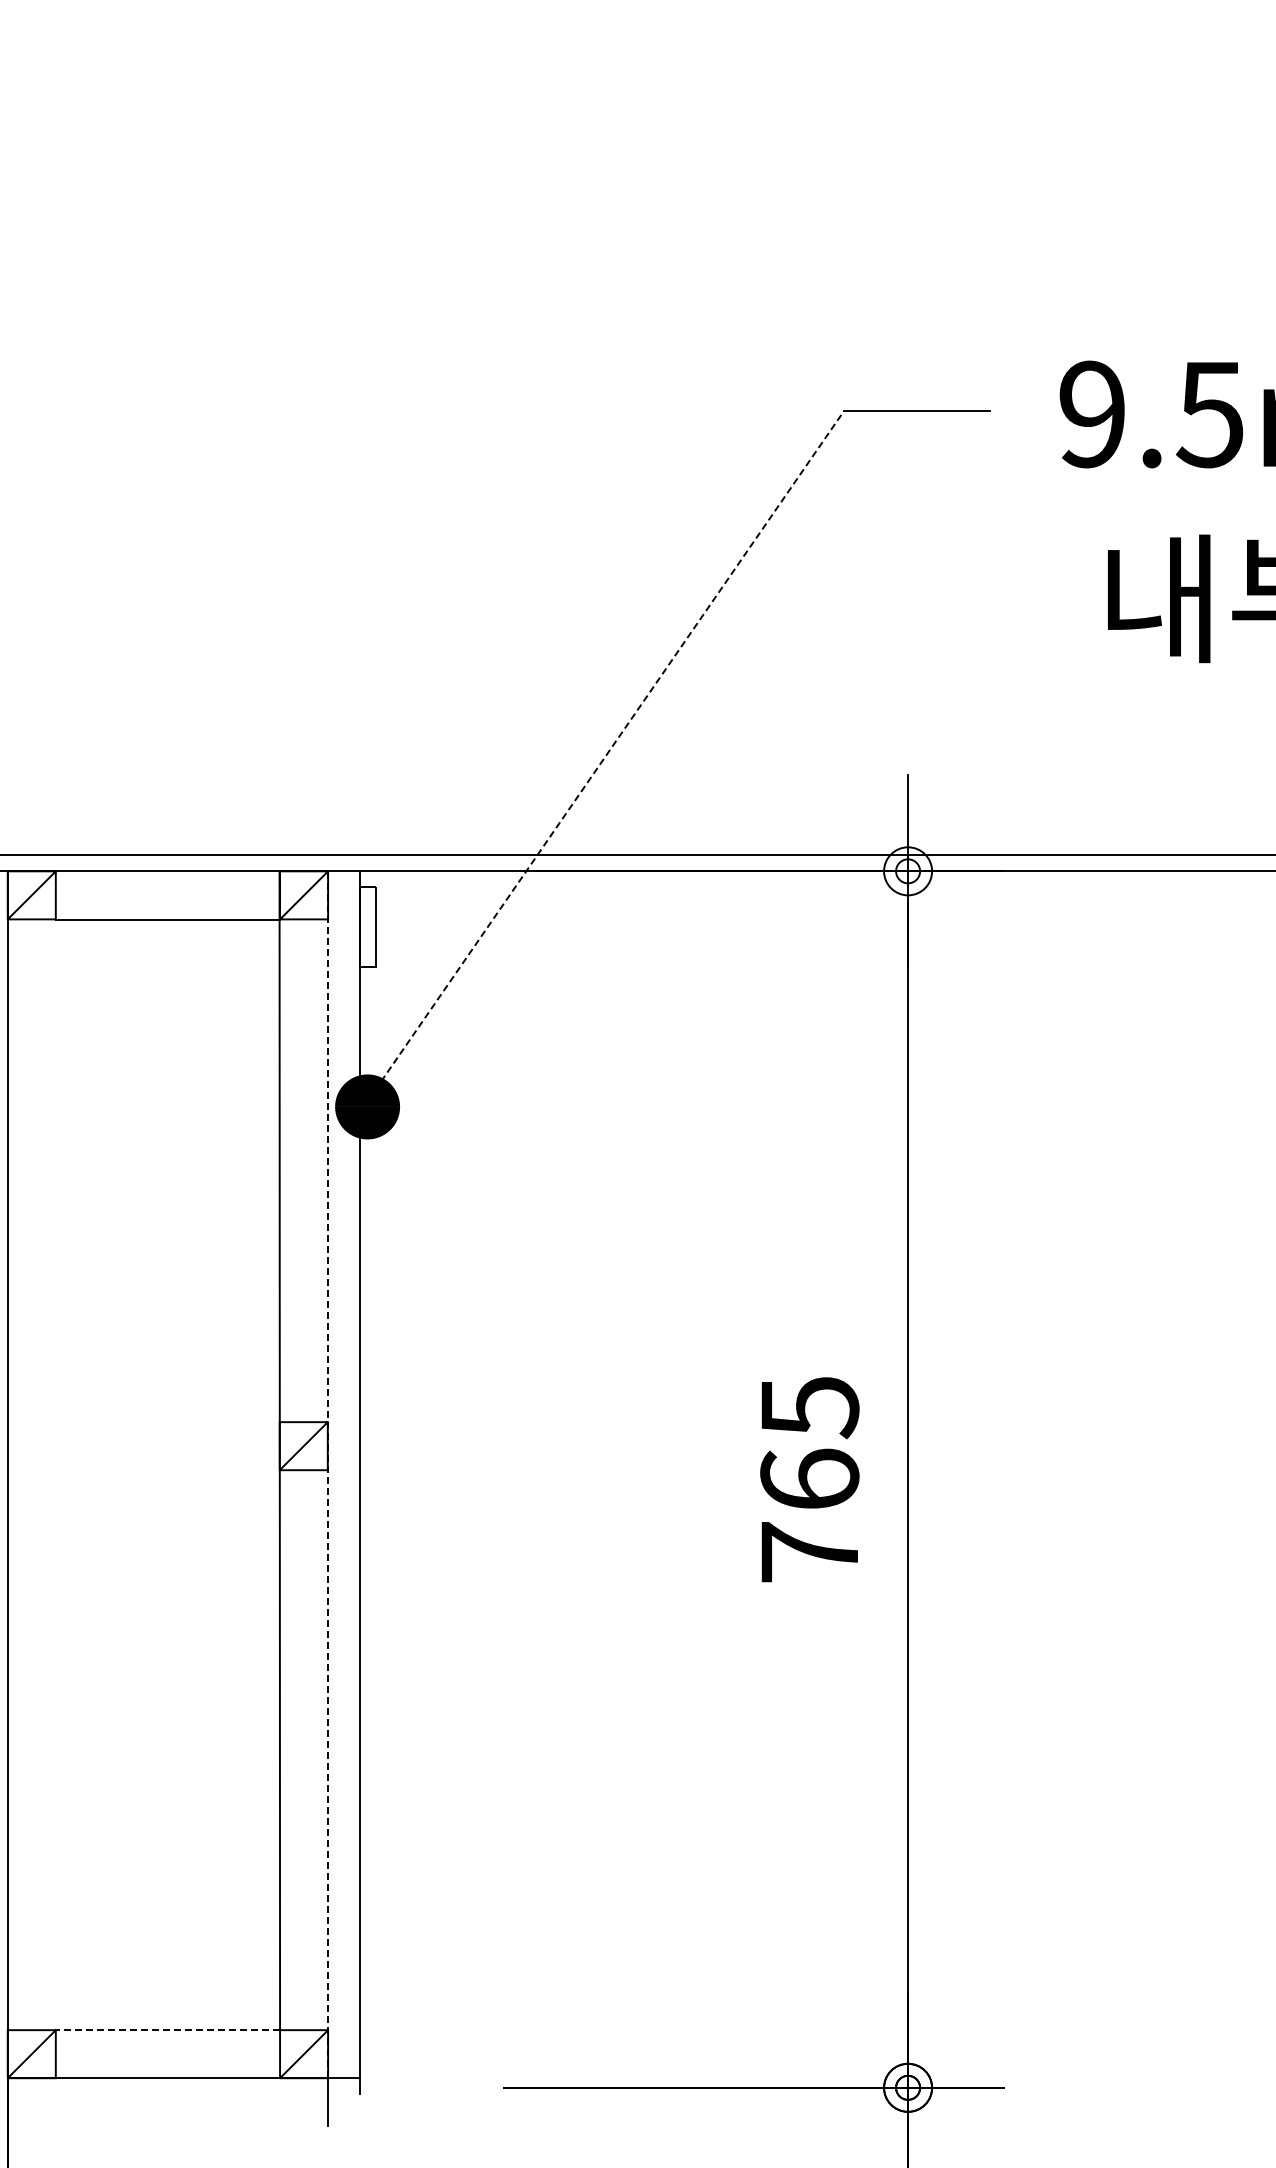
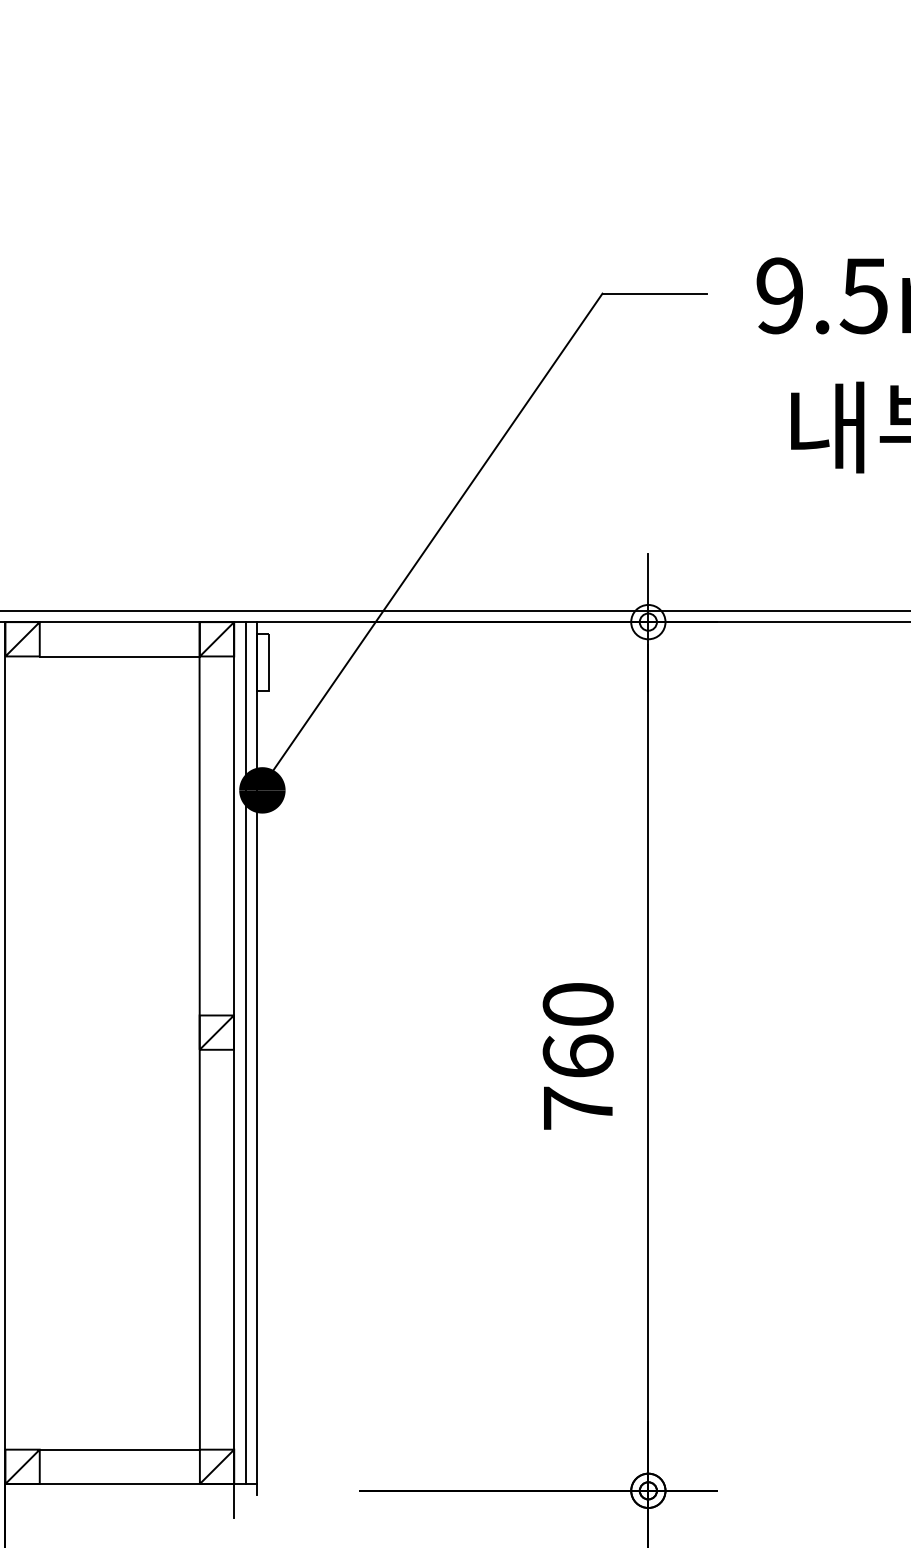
line: (609, 750) -> (435, 535), dashed -> solid
text: (809, 1407) -> (577, 1005), 765 -> 760
line: (328, 1474) -> (234, 1052), dashed -> solid
line: (344, 1474) -> (245, 1052), added
line: (167, 2030) -> (119, 1449), dashed -> solid

